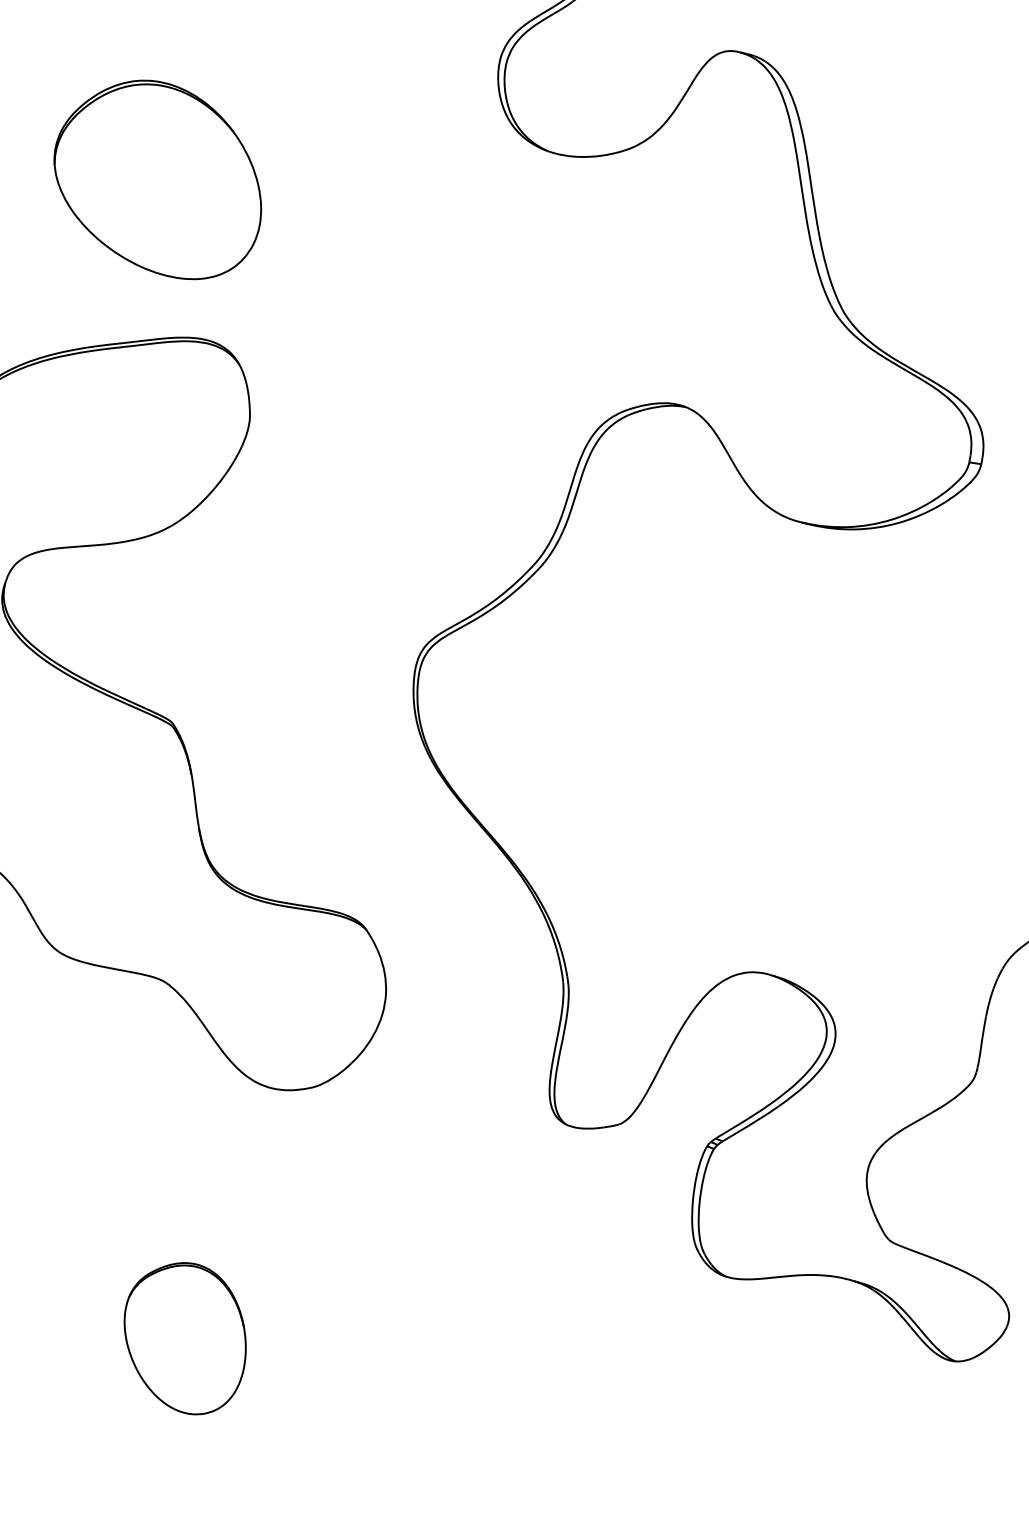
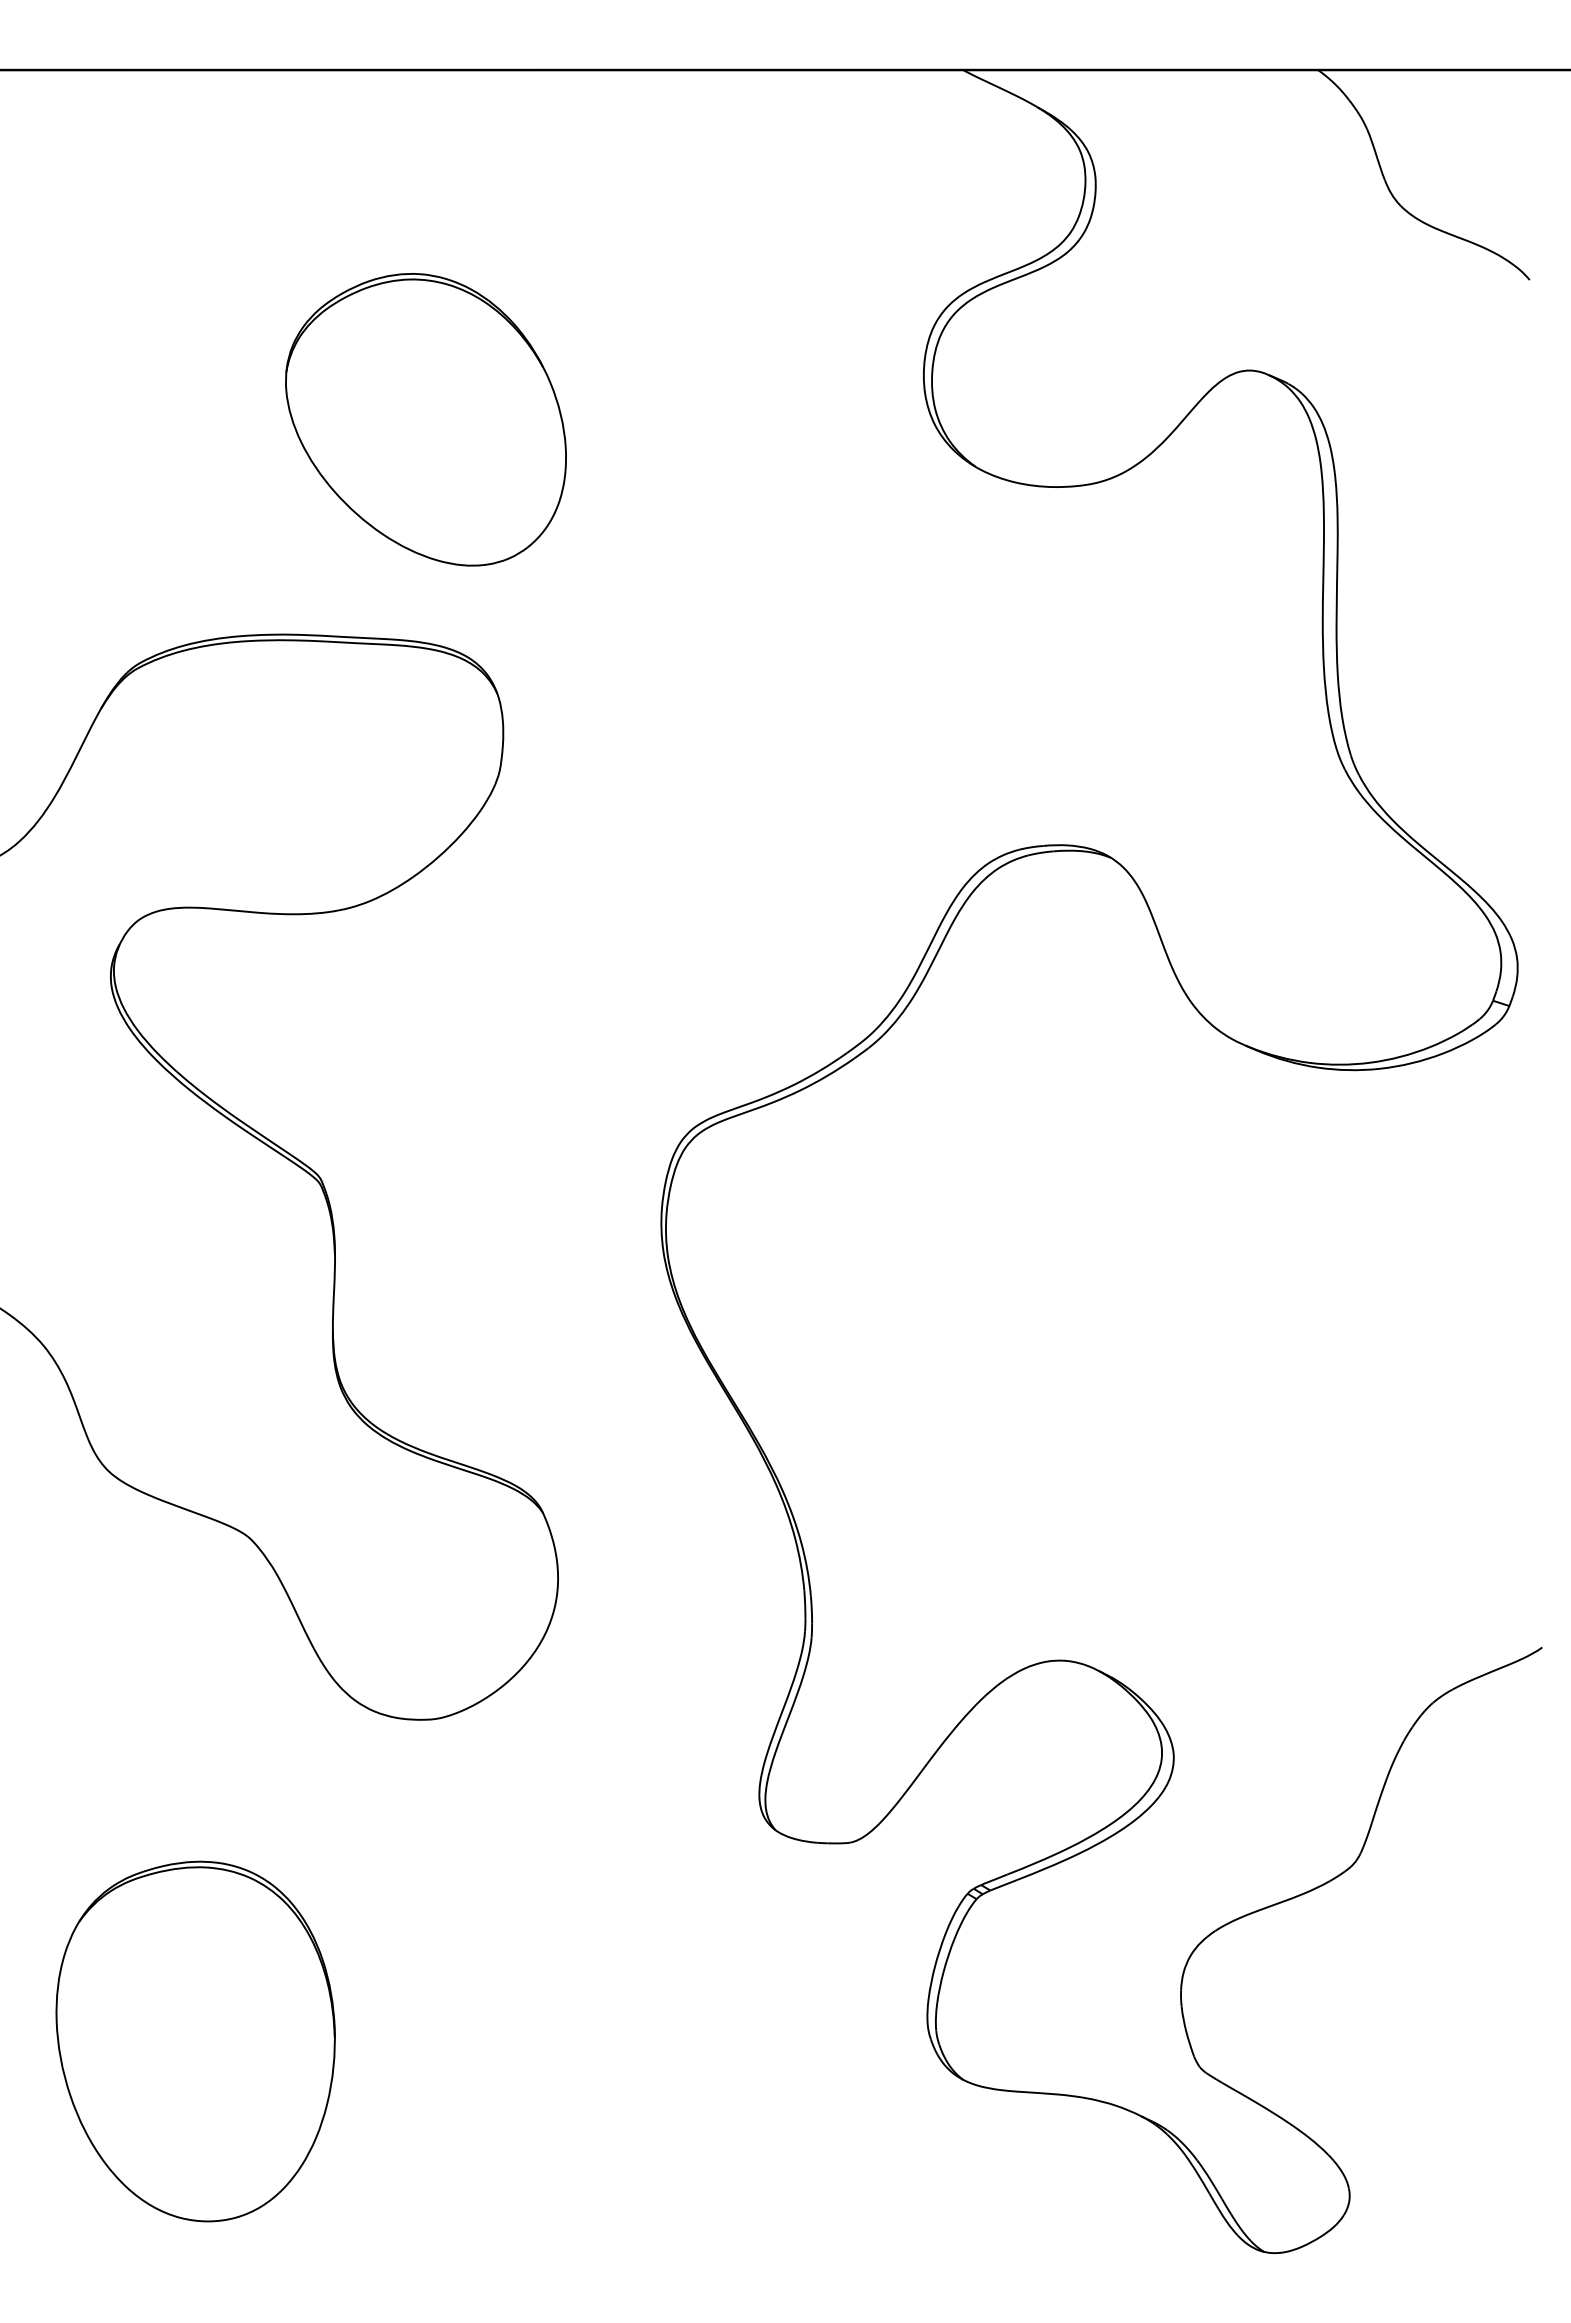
part: (186, 1339) -> (195, 2041), size x1.67

